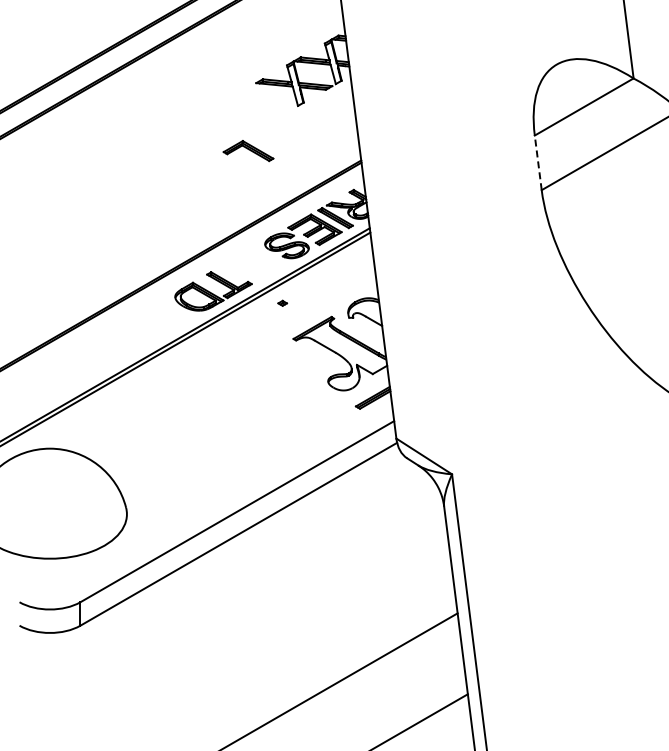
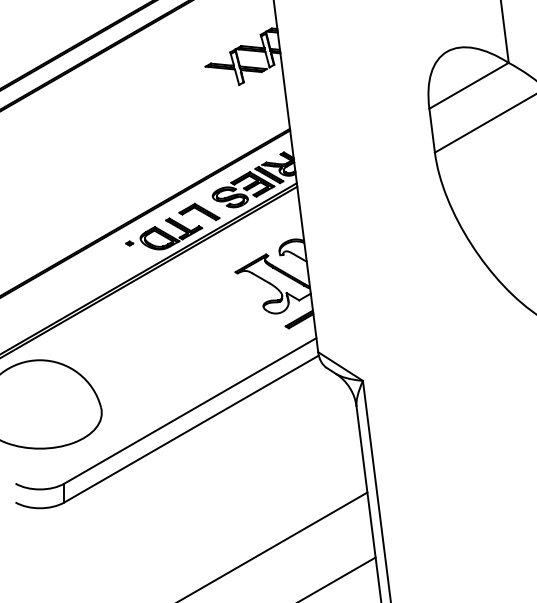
part: (248, 151) -> (199, 212), moved
line: (538, 162) -> (432, 130), dashed -> solid
part: (282, 302) -> (129, 242), moved

